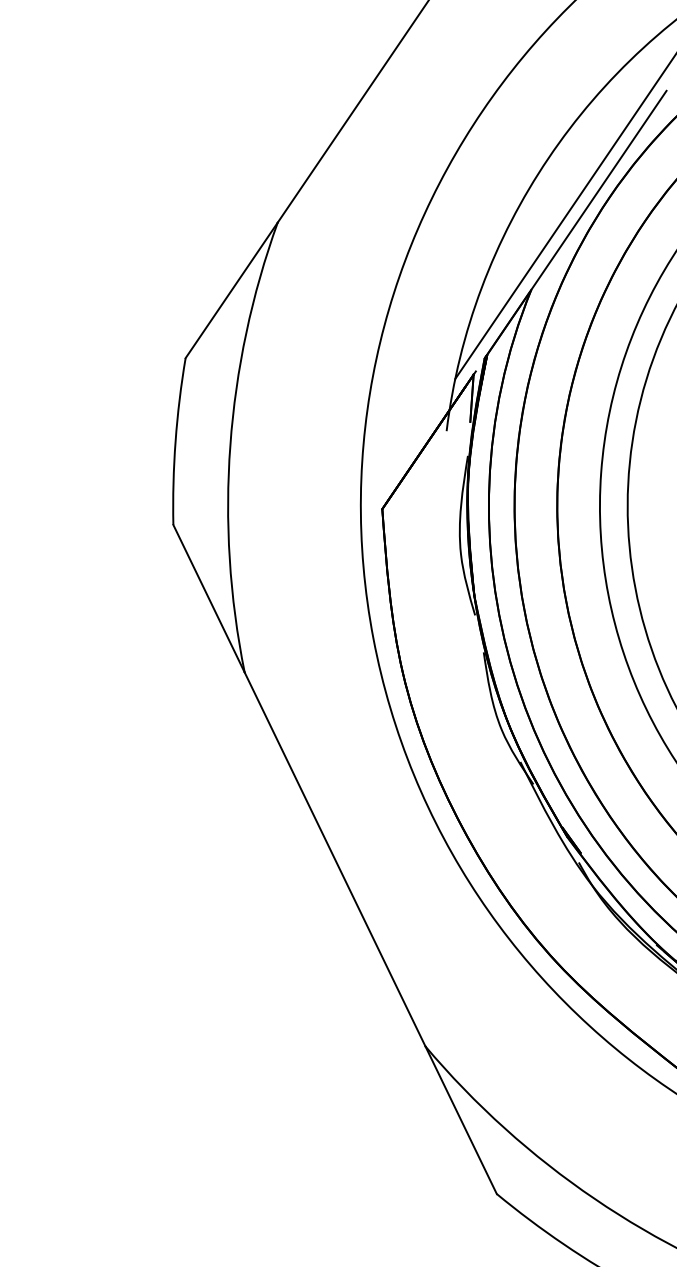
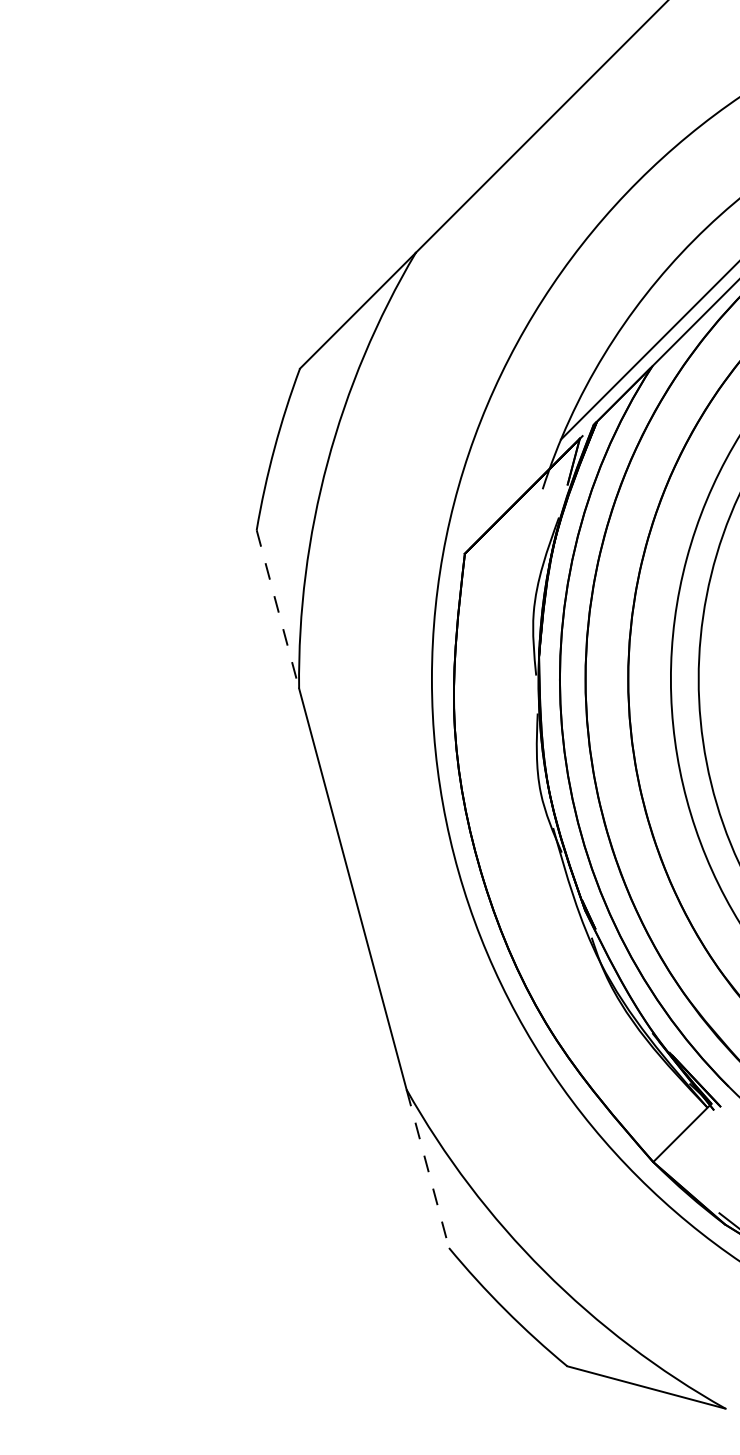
line: (208, 598) -> (277, 609), solid -> dashed
line: (460, 1119) -> (427, 1168), solid -> dashed

